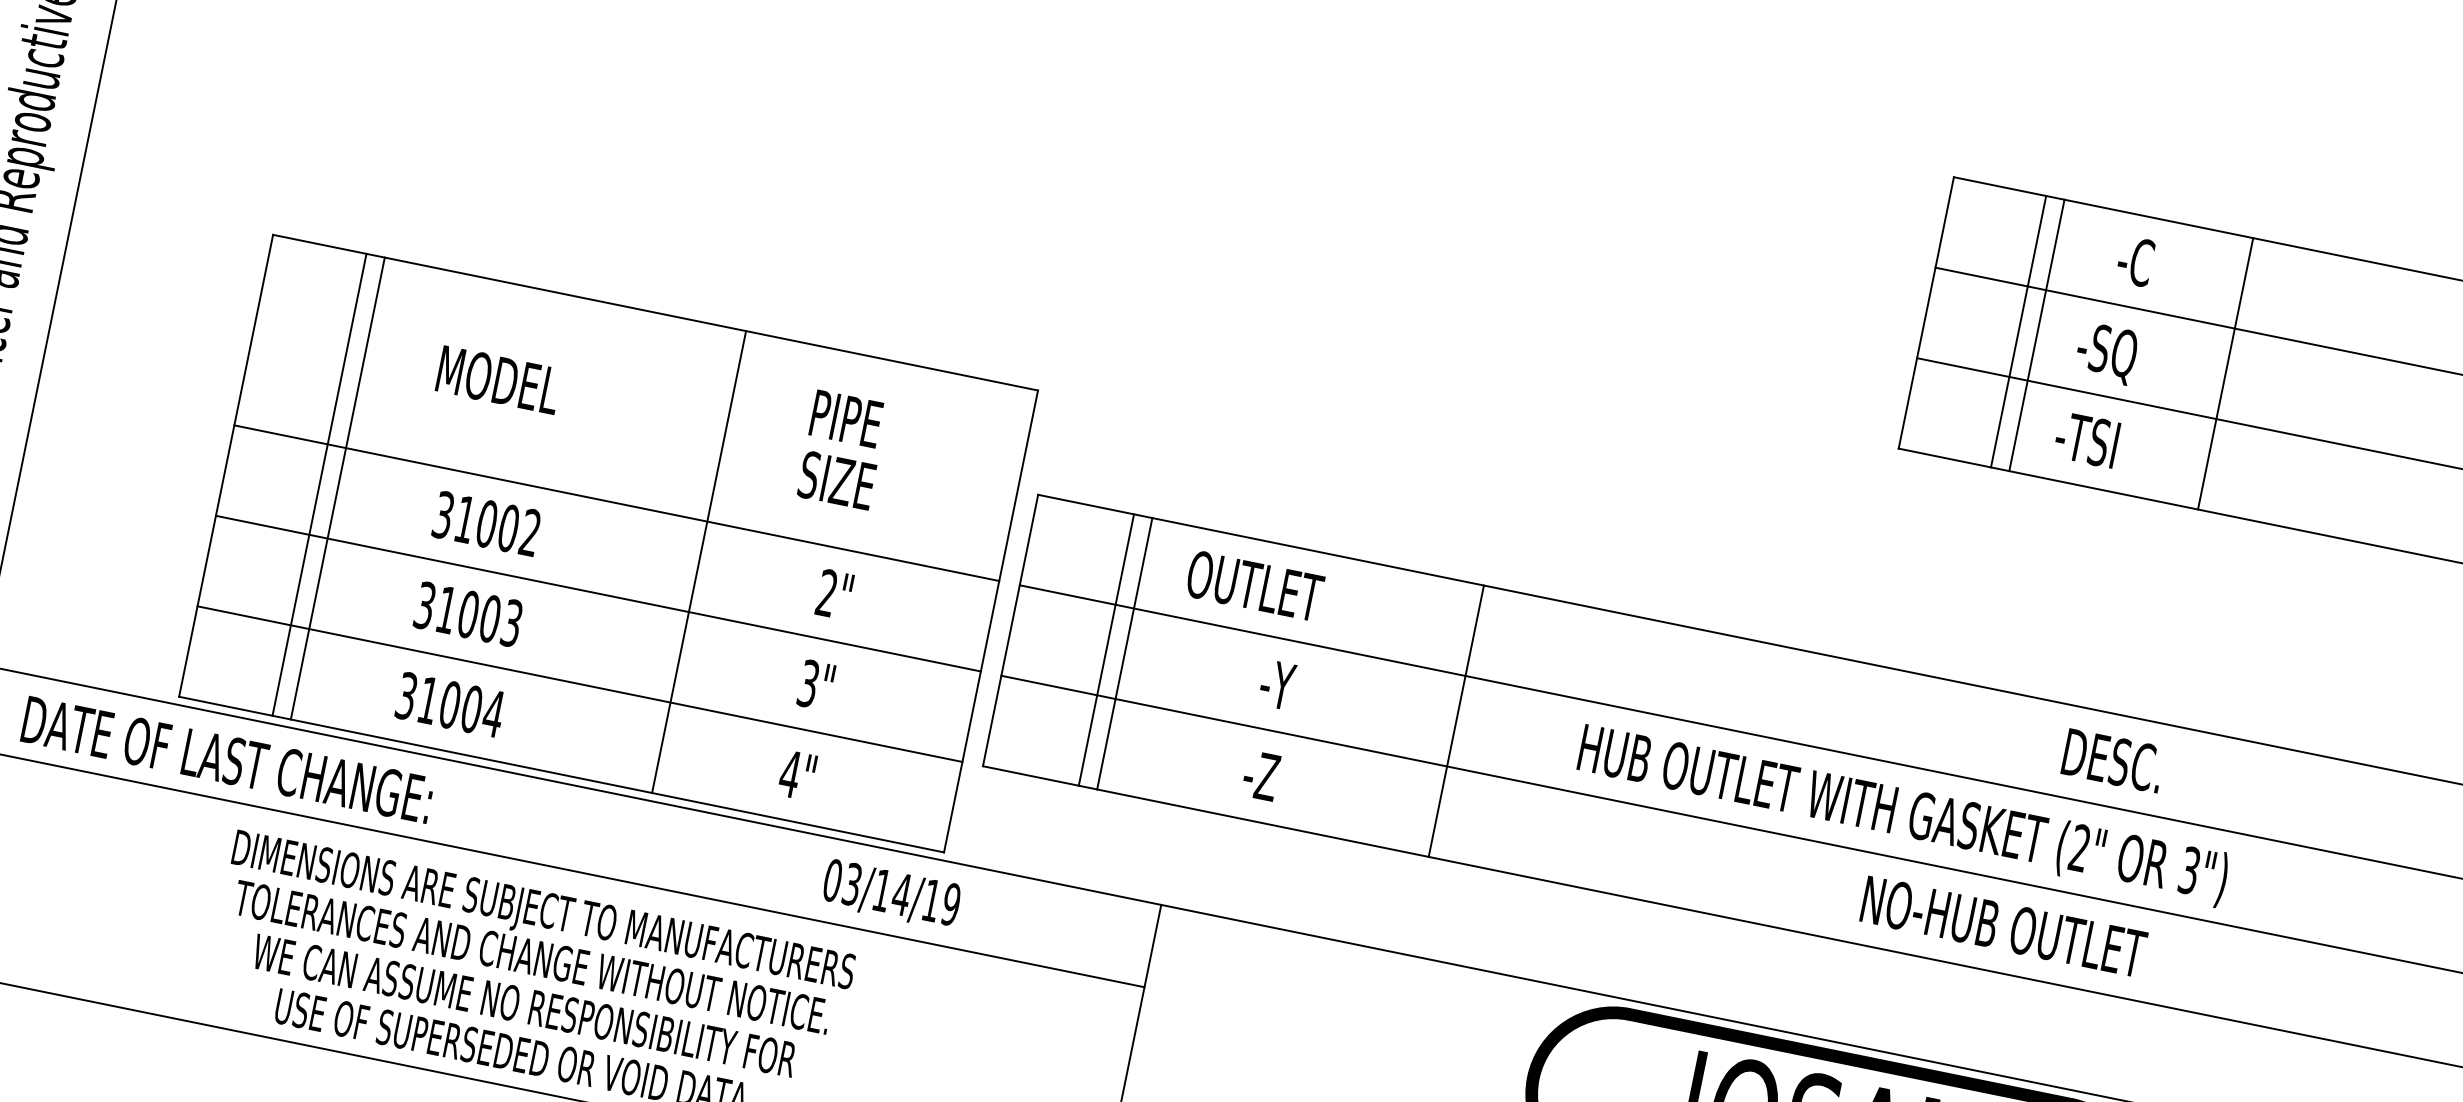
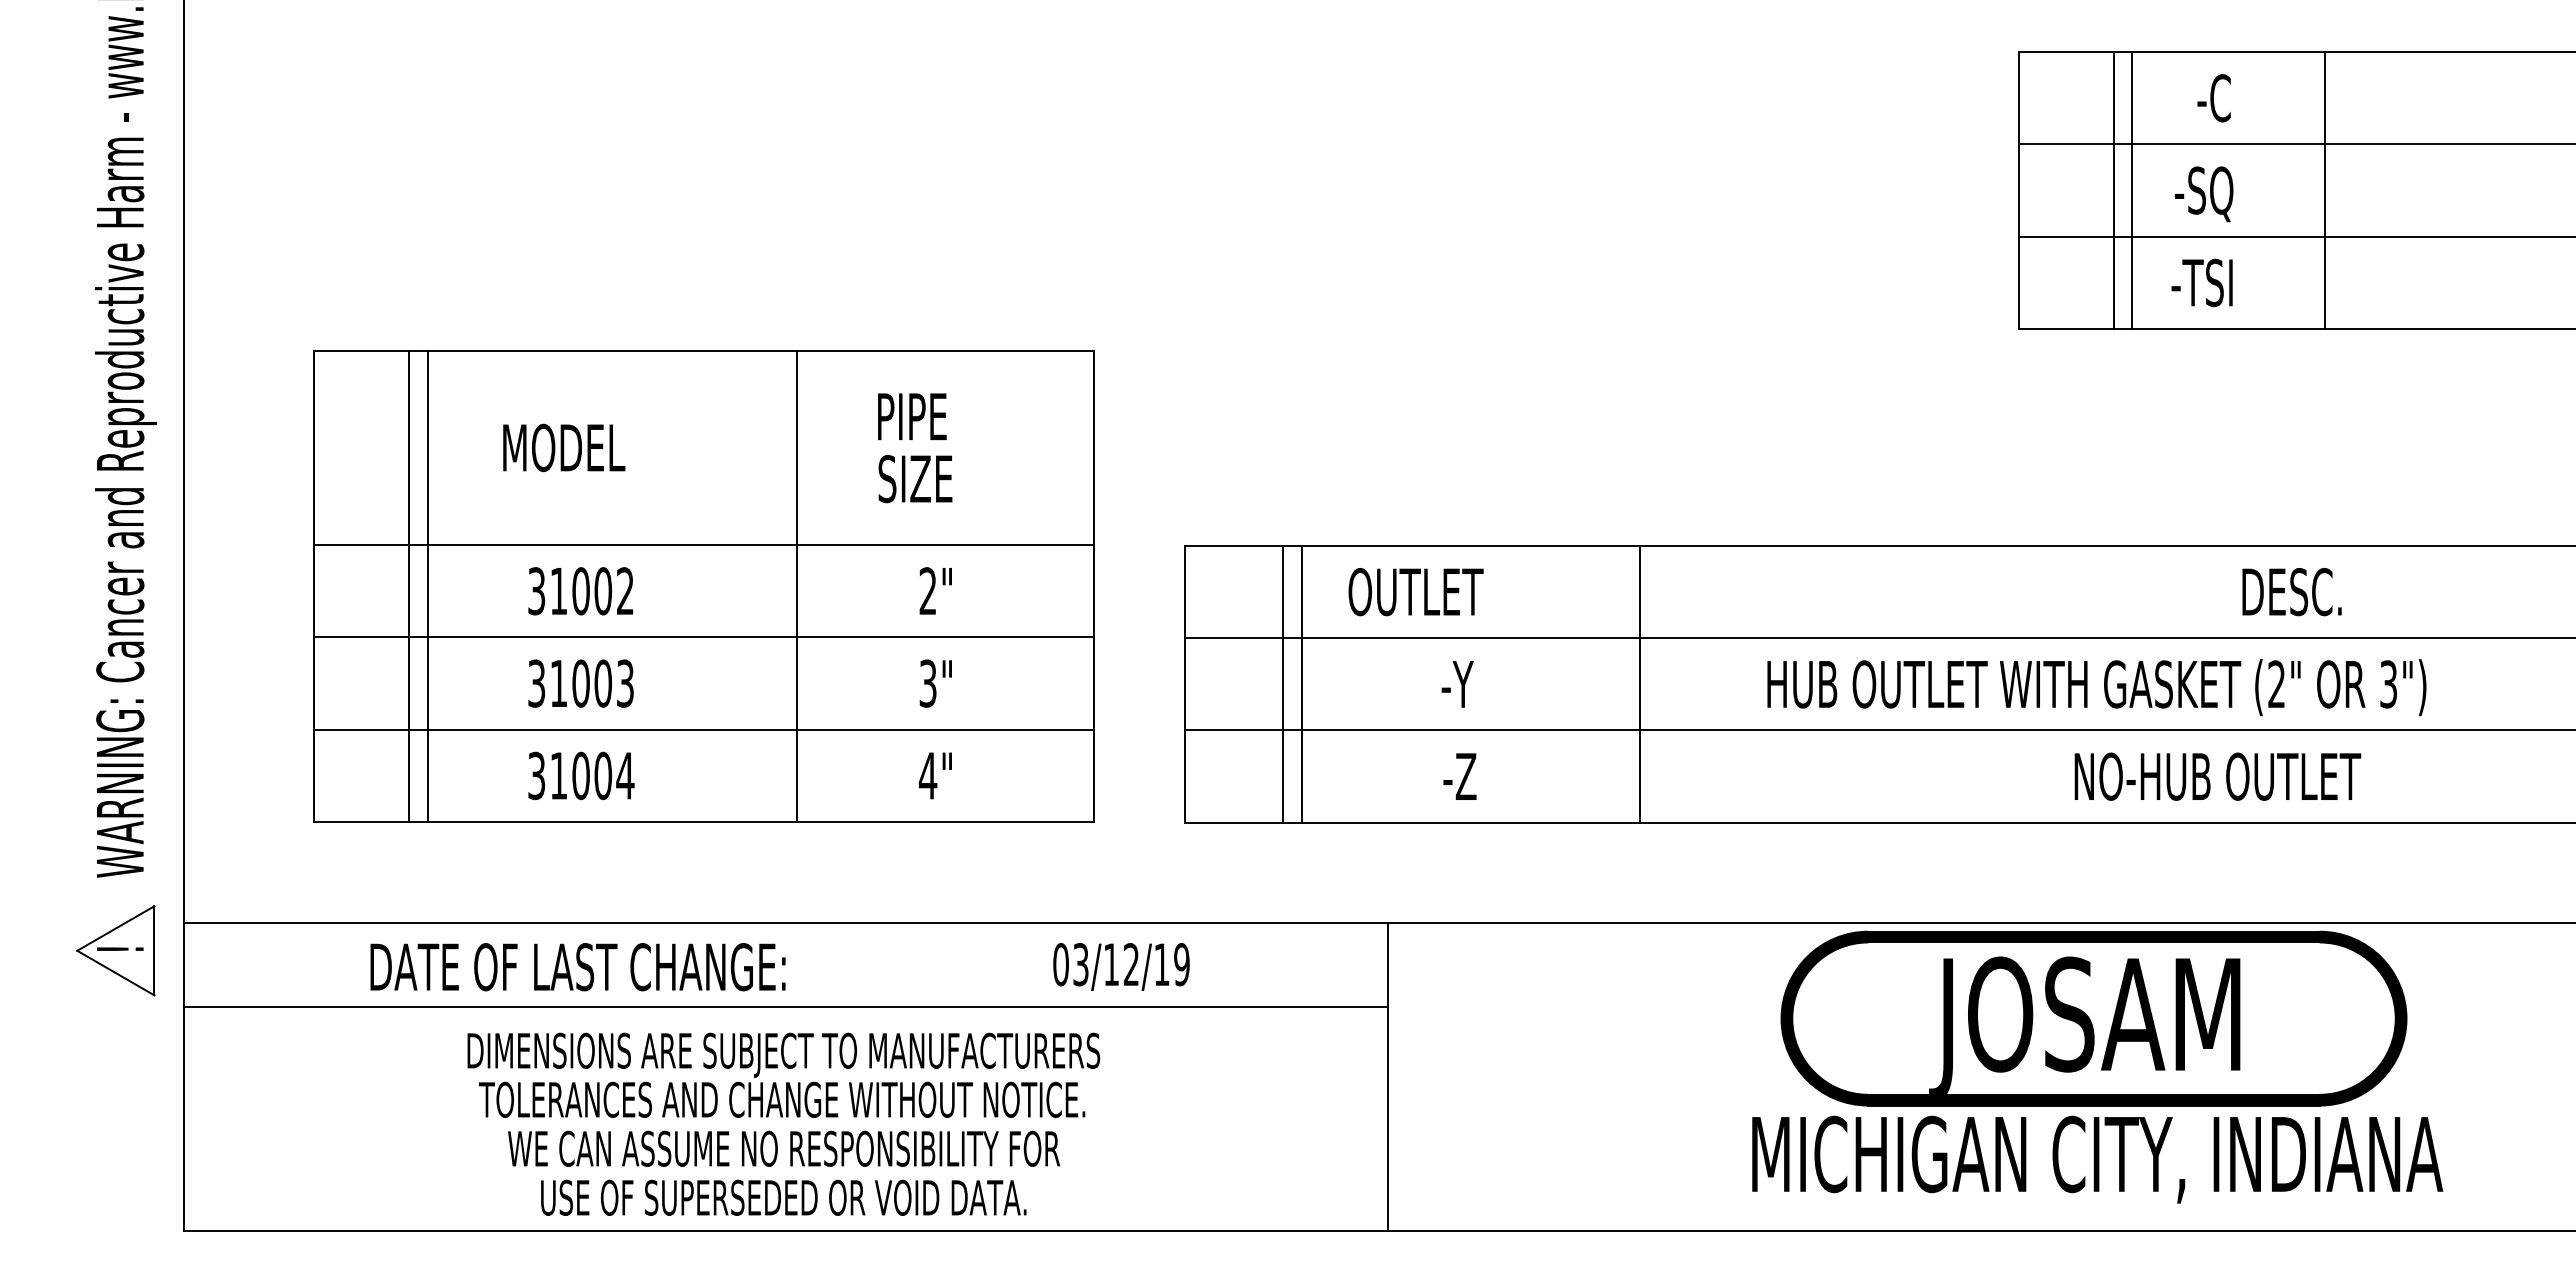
part: (607, 543) -> (703, 586), moved
text: (227, 760) -> (577, 967), moved
text: (901, 894) -> (1131, 964), 03/14/19 -> 03/12/19

